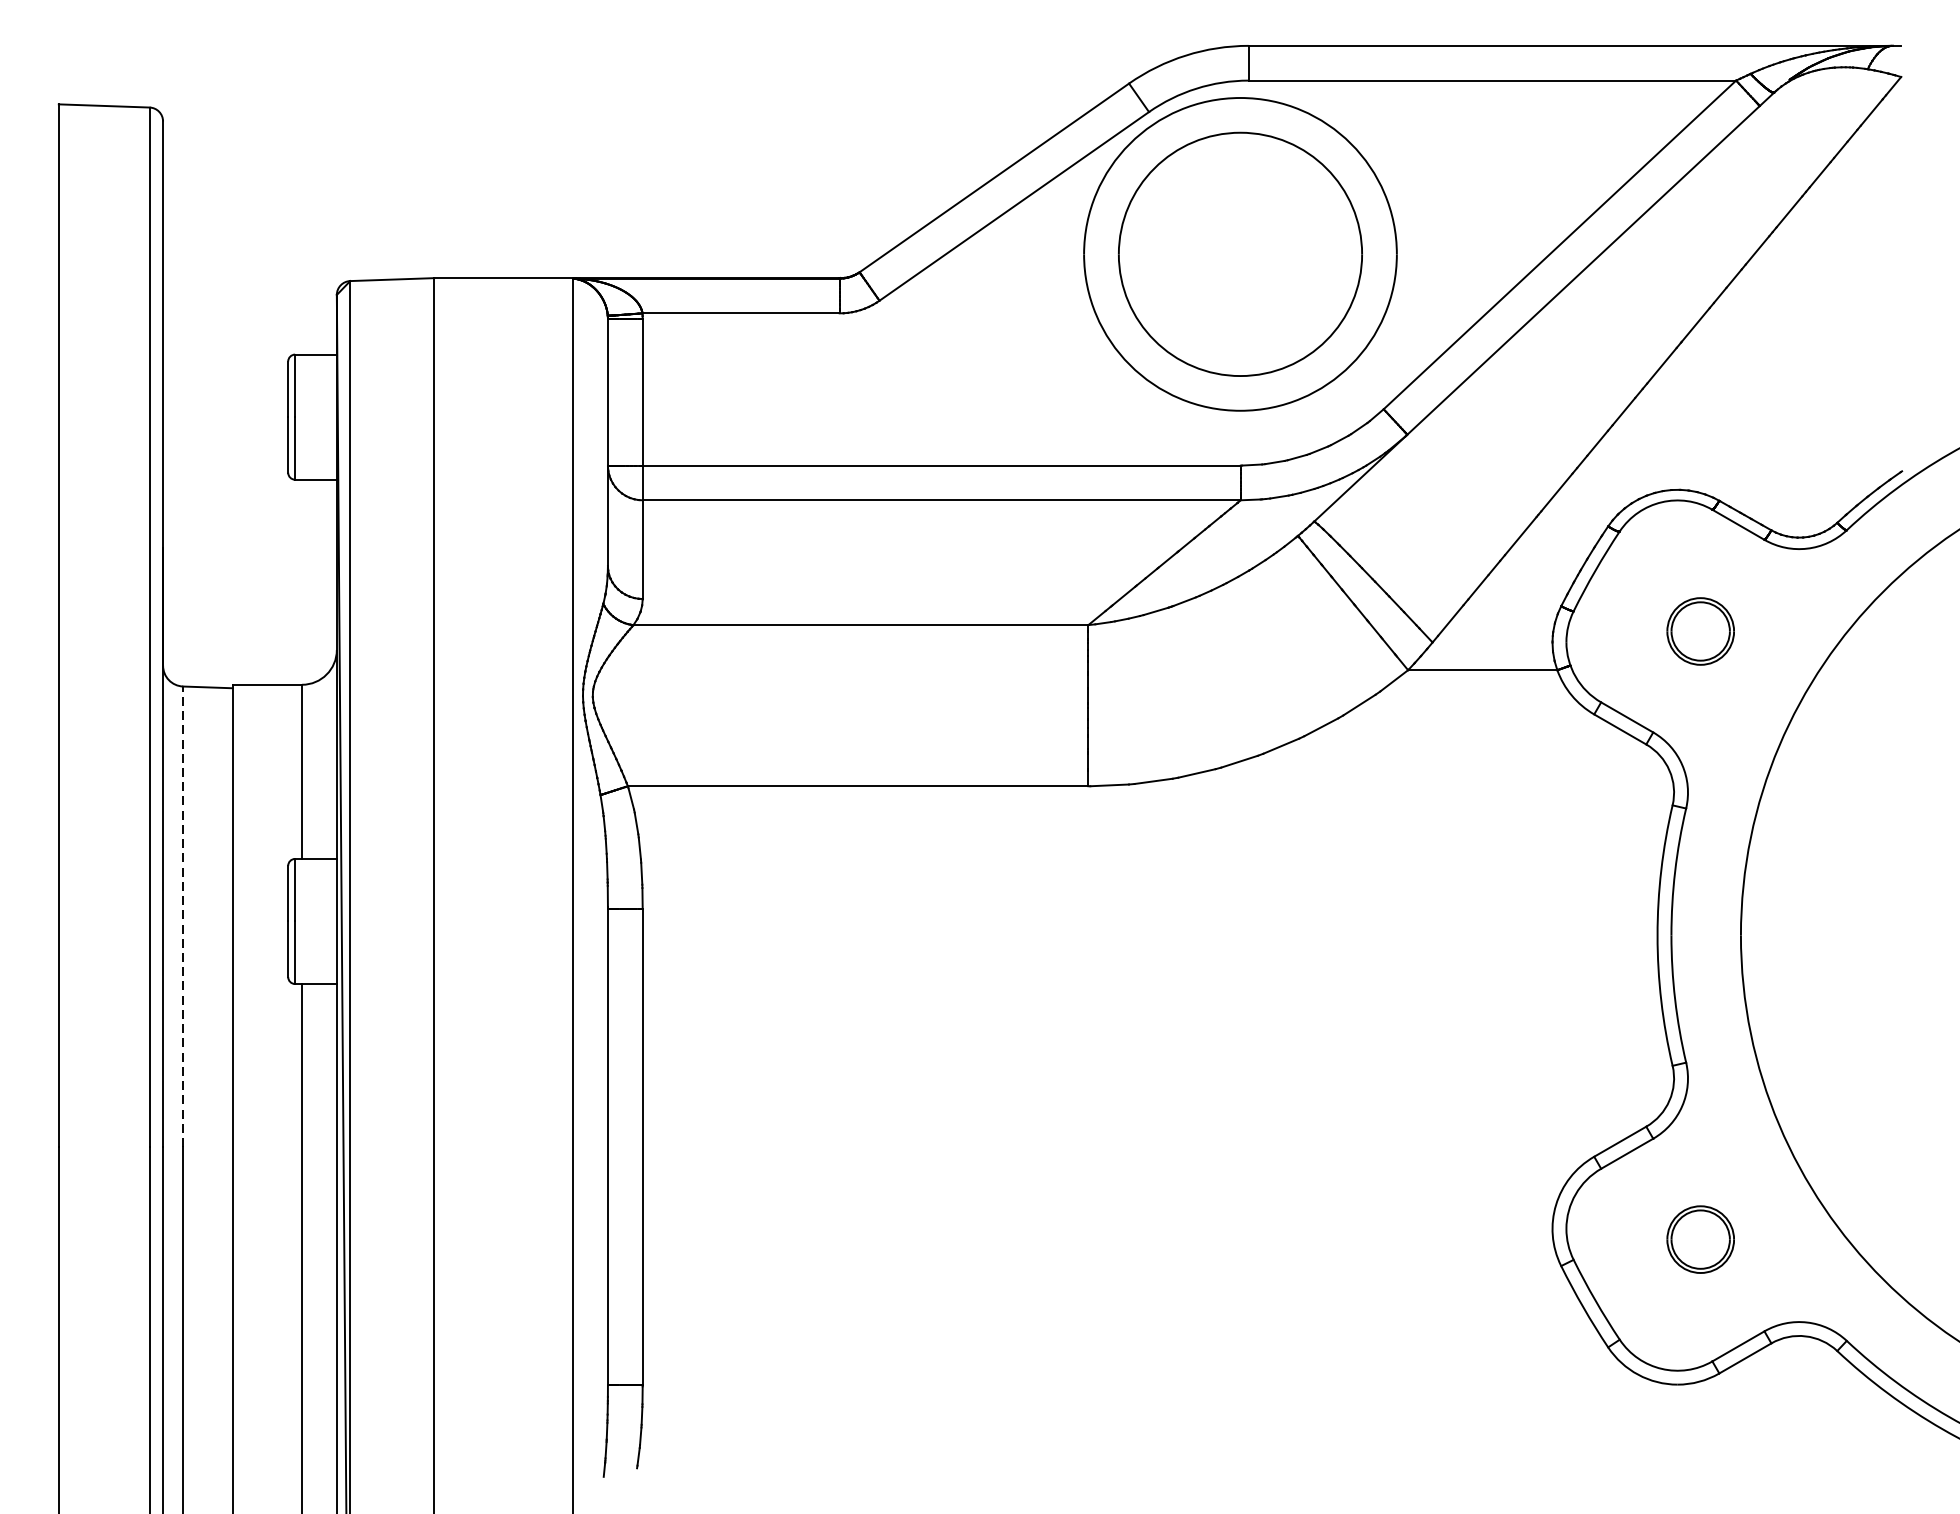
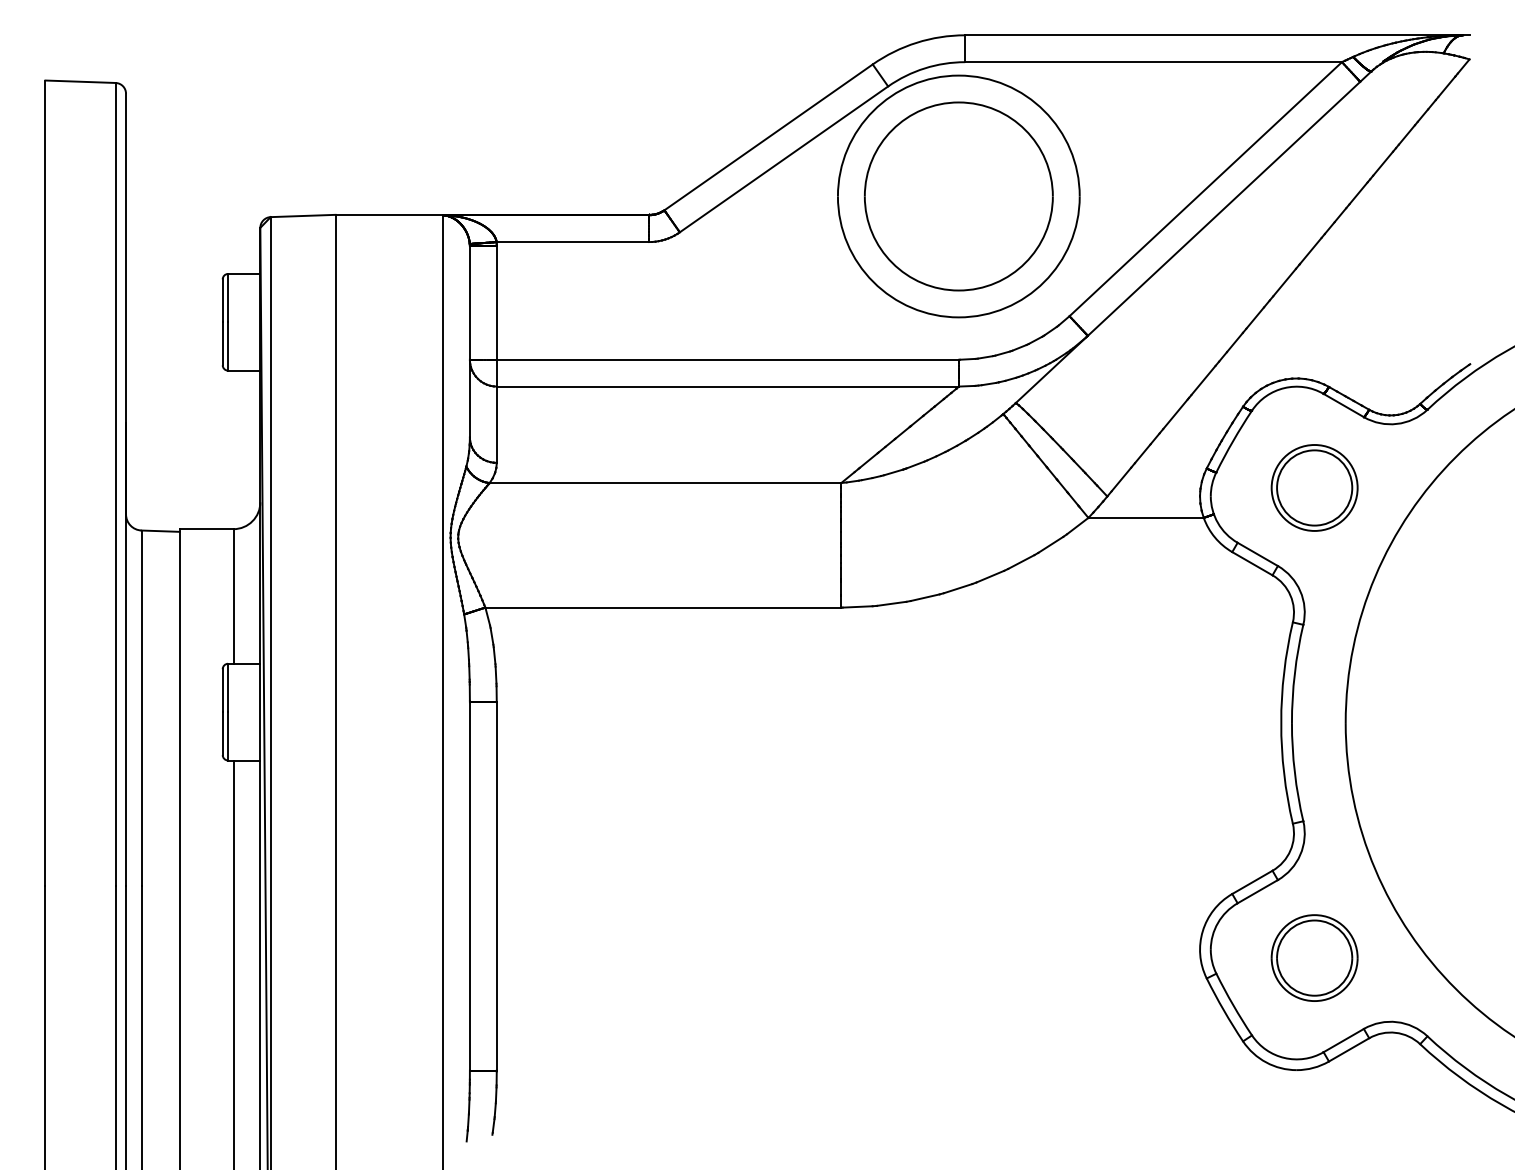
part: (1700, 630) -> (1314, 487), size x1.67
line: (183, 916) -> (141, 708), dashed -> solid
part: (1700, 1238) -> (1314, 957), size x1.67

